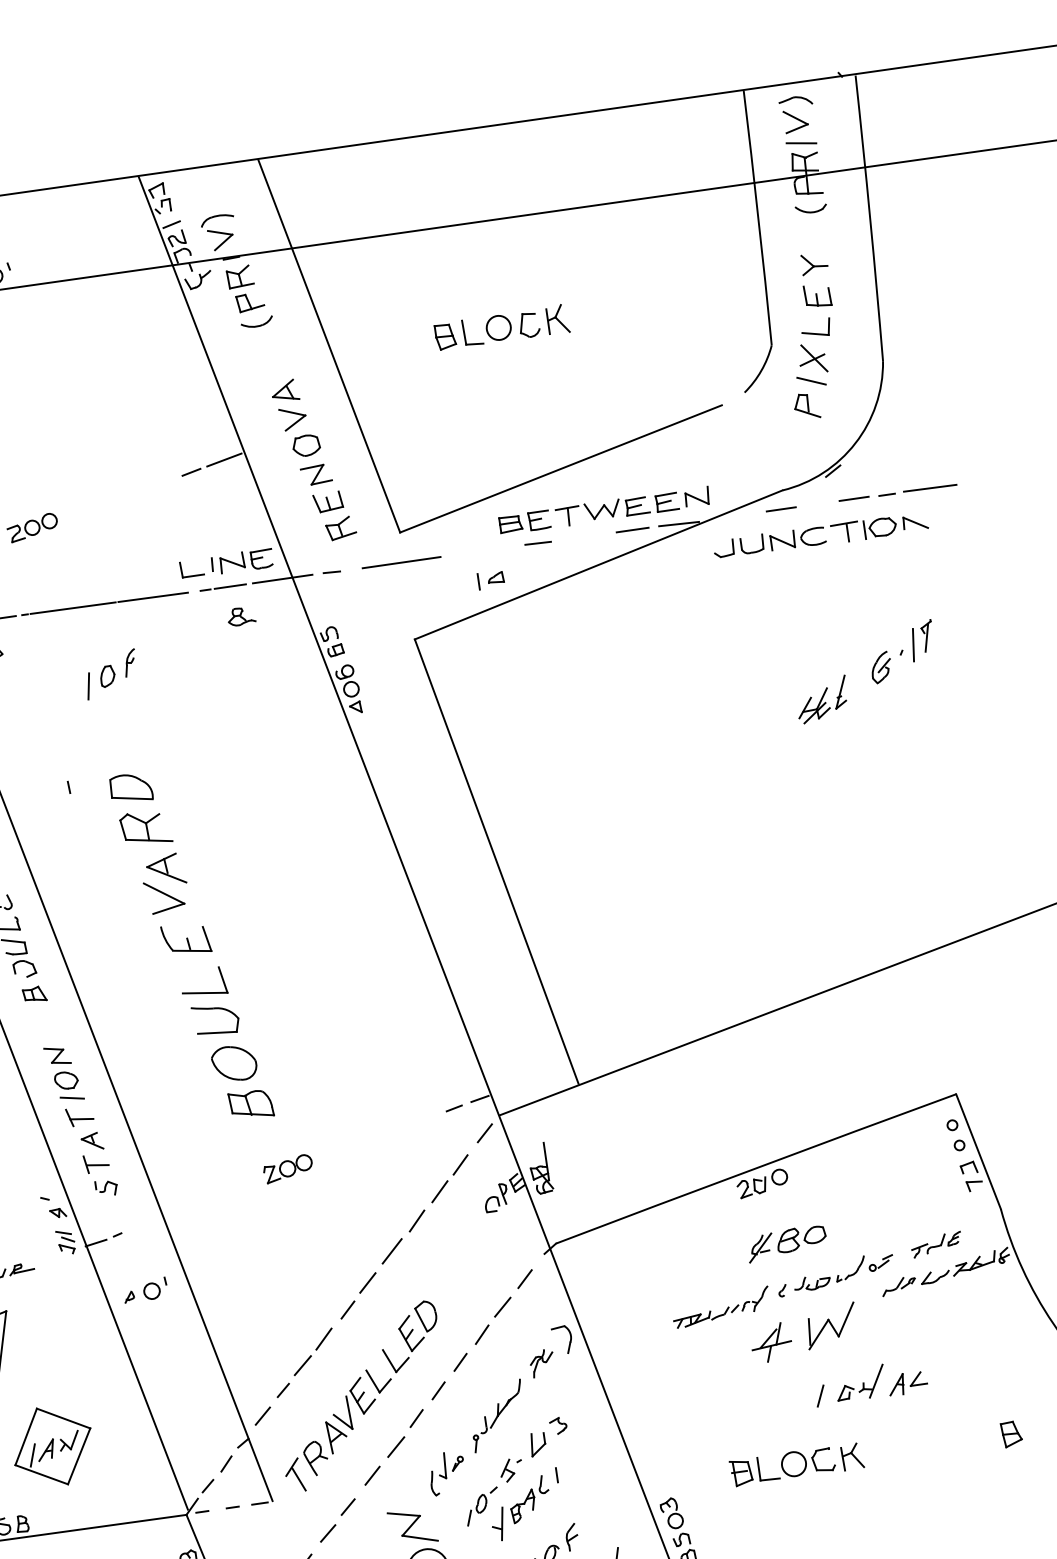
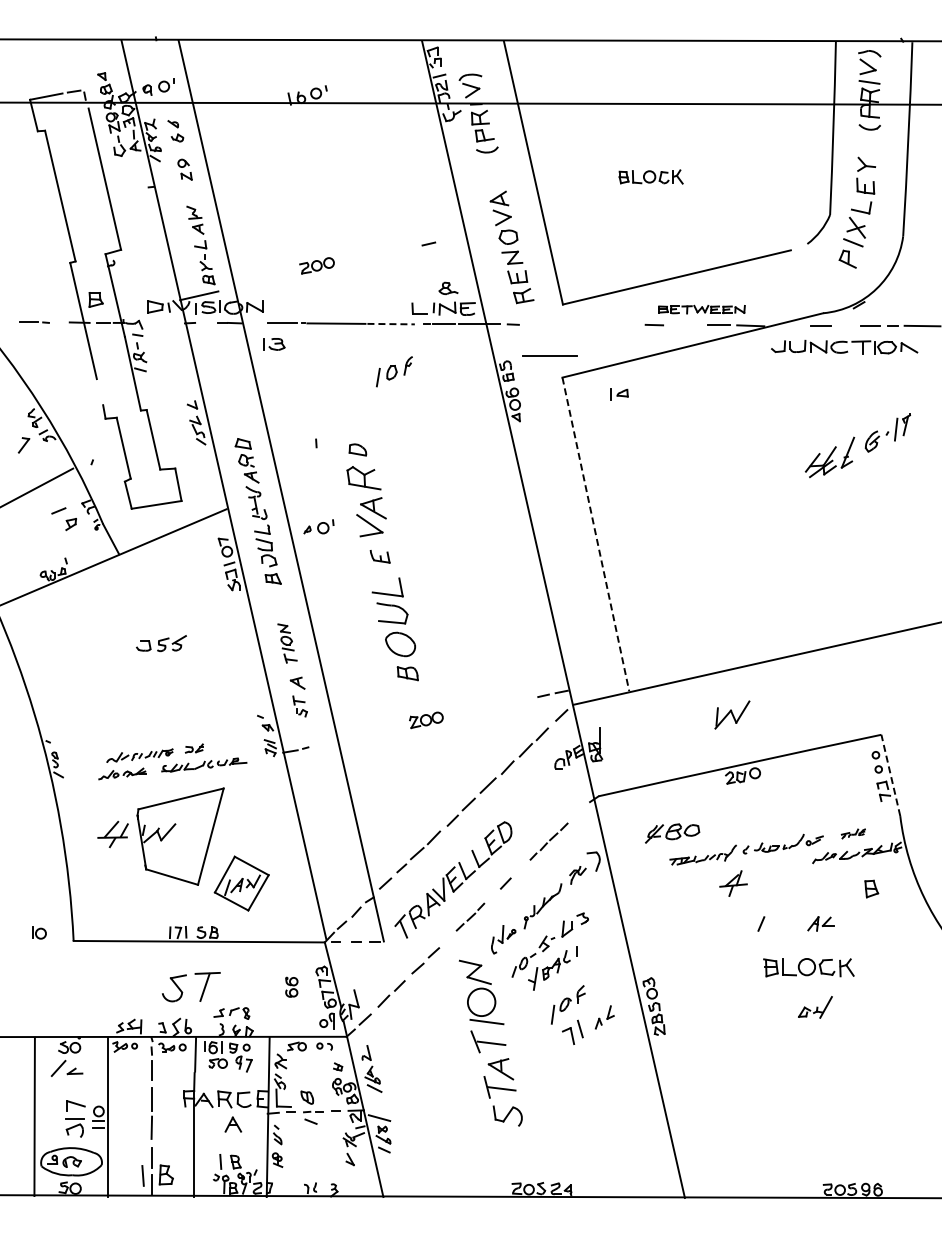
part: (502, 326) -> (651, 176), size x0.7
line: (224, 459) -> (452, 238), removed
part: (603, 510) -> (701, 309), size x0.6
line: (400, 562) -> (549, 355), moved
part: (491, 580) -> (619, 394), moved
line: (153, 597) -> (391, 324), solid -> dashed
part: (241, 615) -> (448, 287), moved
part: (111, 674) -> (394, 371), moved
part: (821, 699) -> (829, 457), size x1.4
part: (130, 787) -> (357, 449), size x0.6
line: (496, 861) -> (595, 534), solid -> dashed
part: (185, 939) -> (379, 556), size x0.6
part: (69, 1085) -> (287, 643), size x0.7
part: (250, 1104) -> (407, 673), size x0.7
line: (978, 1151) -> (890, 775), solid -> dashed
part: (99, 1175) -> (299, 706), size x0.7
part: (786, 1243) -> (672, 833), moved
part: (936, 1244) -> (853, 833), size x0.7
part: (144, 1289) -> (318, 526), moved
part: (492, 1320) -> (548, 841), size x0.6
part: (831, 1325) -> (732, 714), moved
part: (860, 1383) -> (815, 1007), moved
part: (1011, 1433) -> (871, 888), moved
part: (393, 1446) -> (470, 916), size x0.6
part: (796, 1464) -> (808, 967), moved

